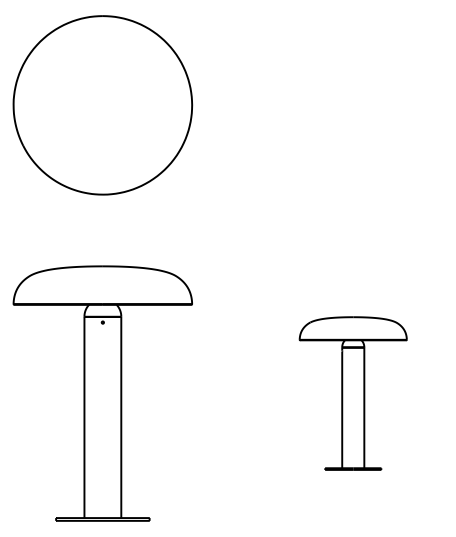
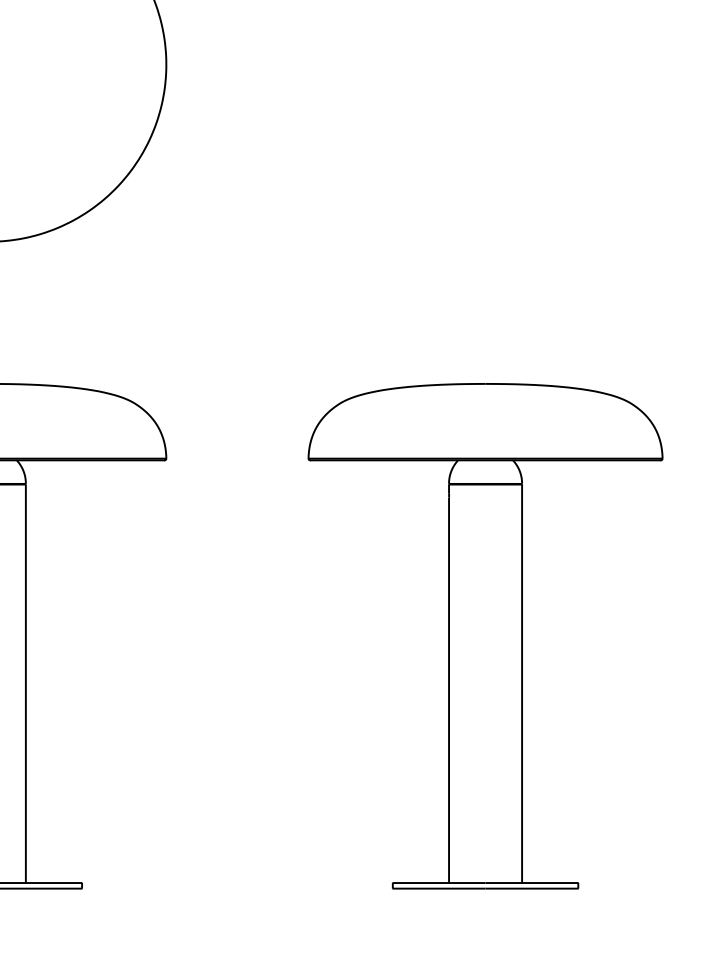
part: (353, 393) -> (486, 636), size x1.67

